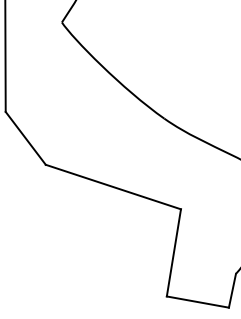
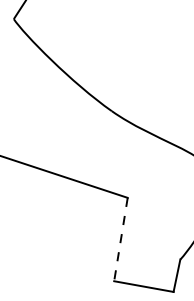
line: (173, 253) -> (120, 240), solid -> dashed

